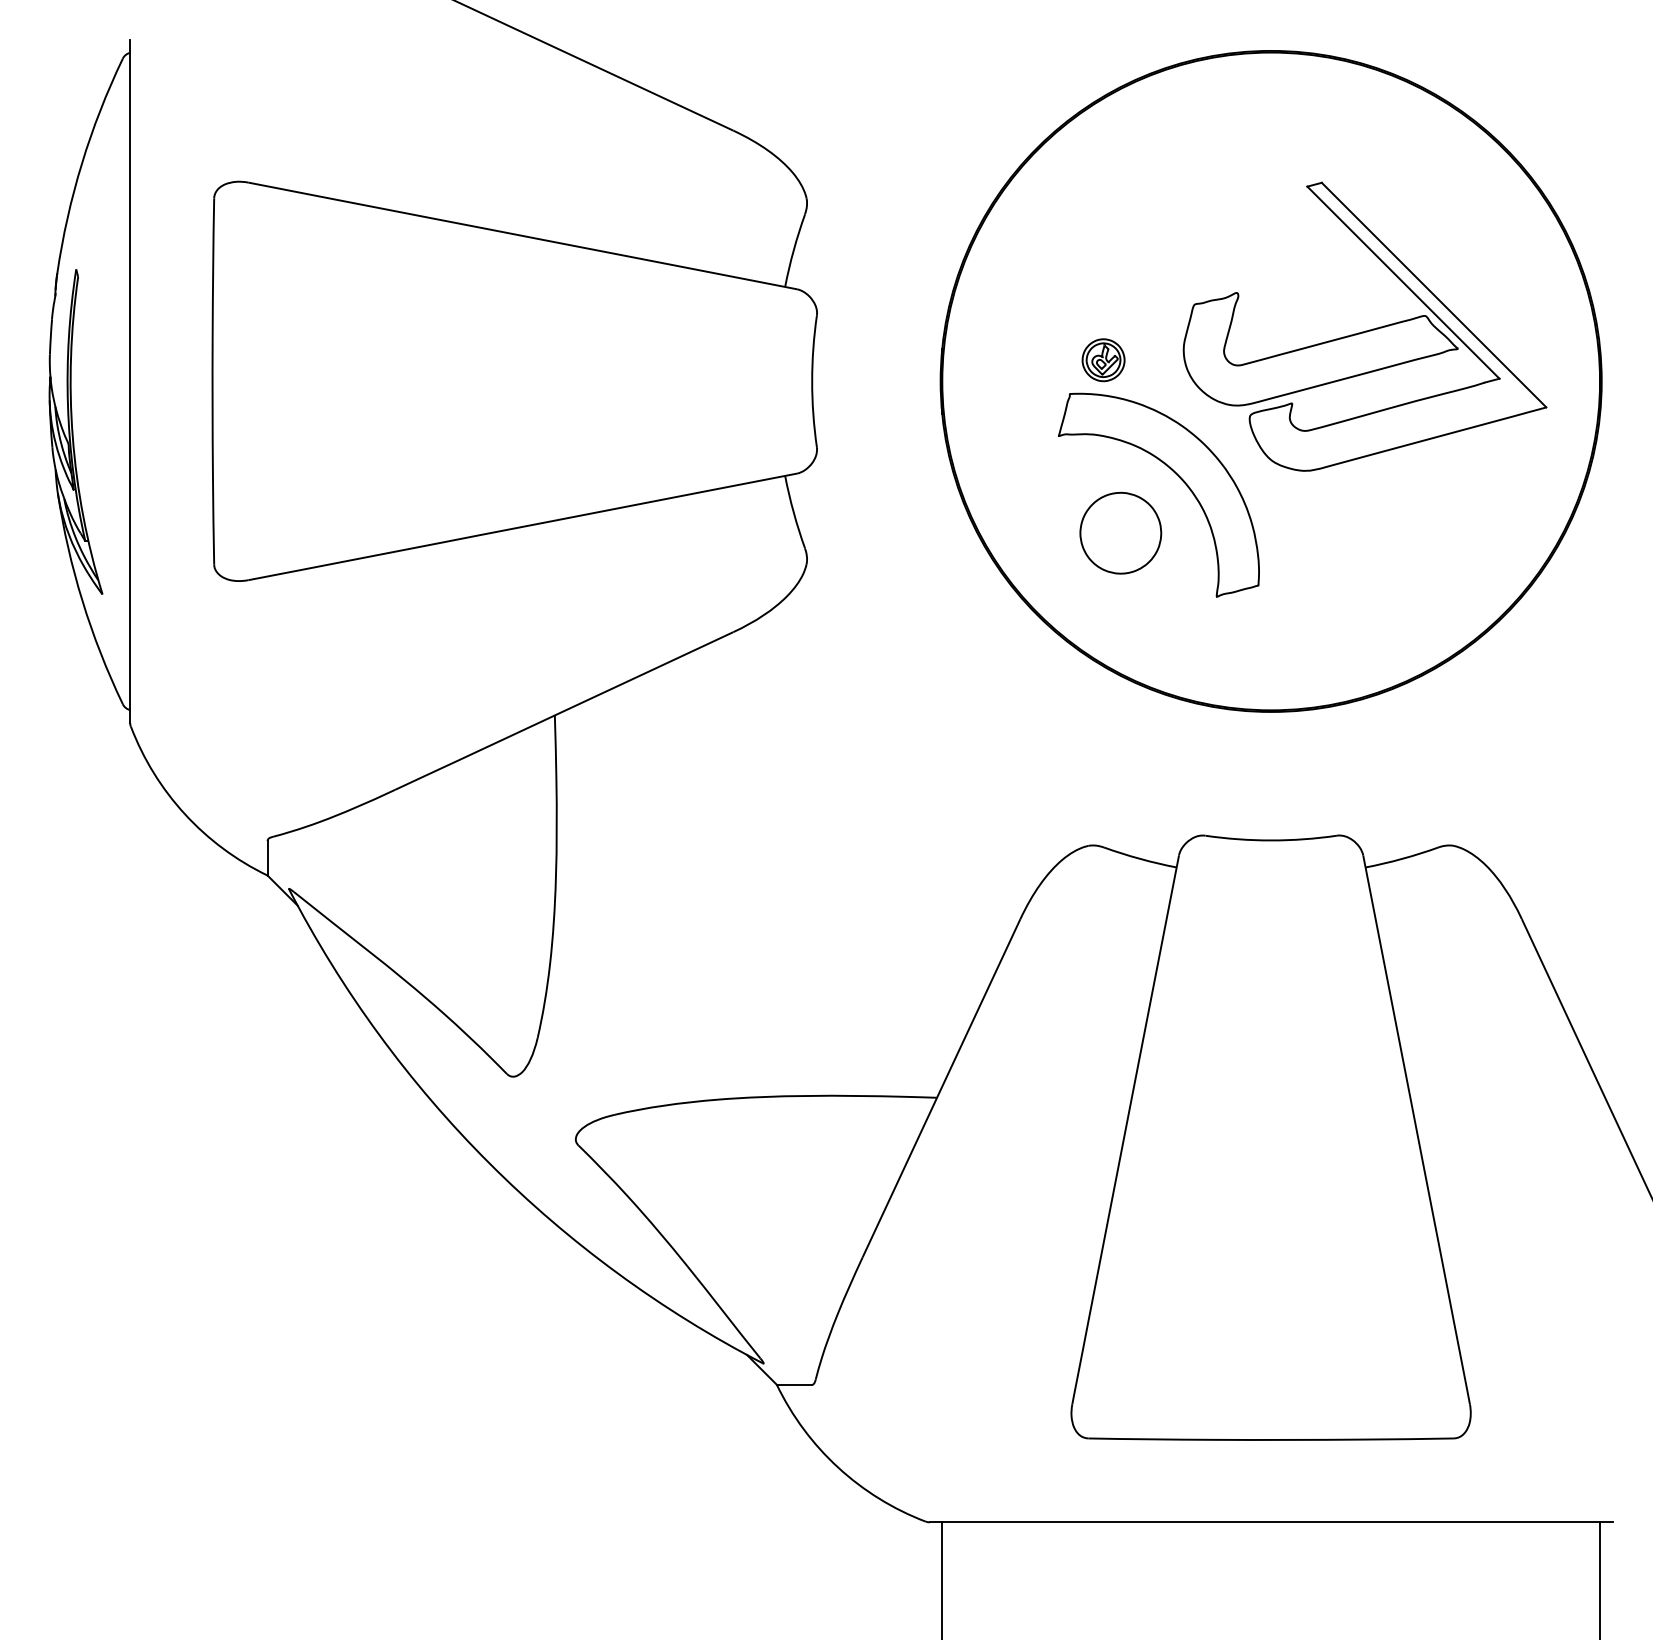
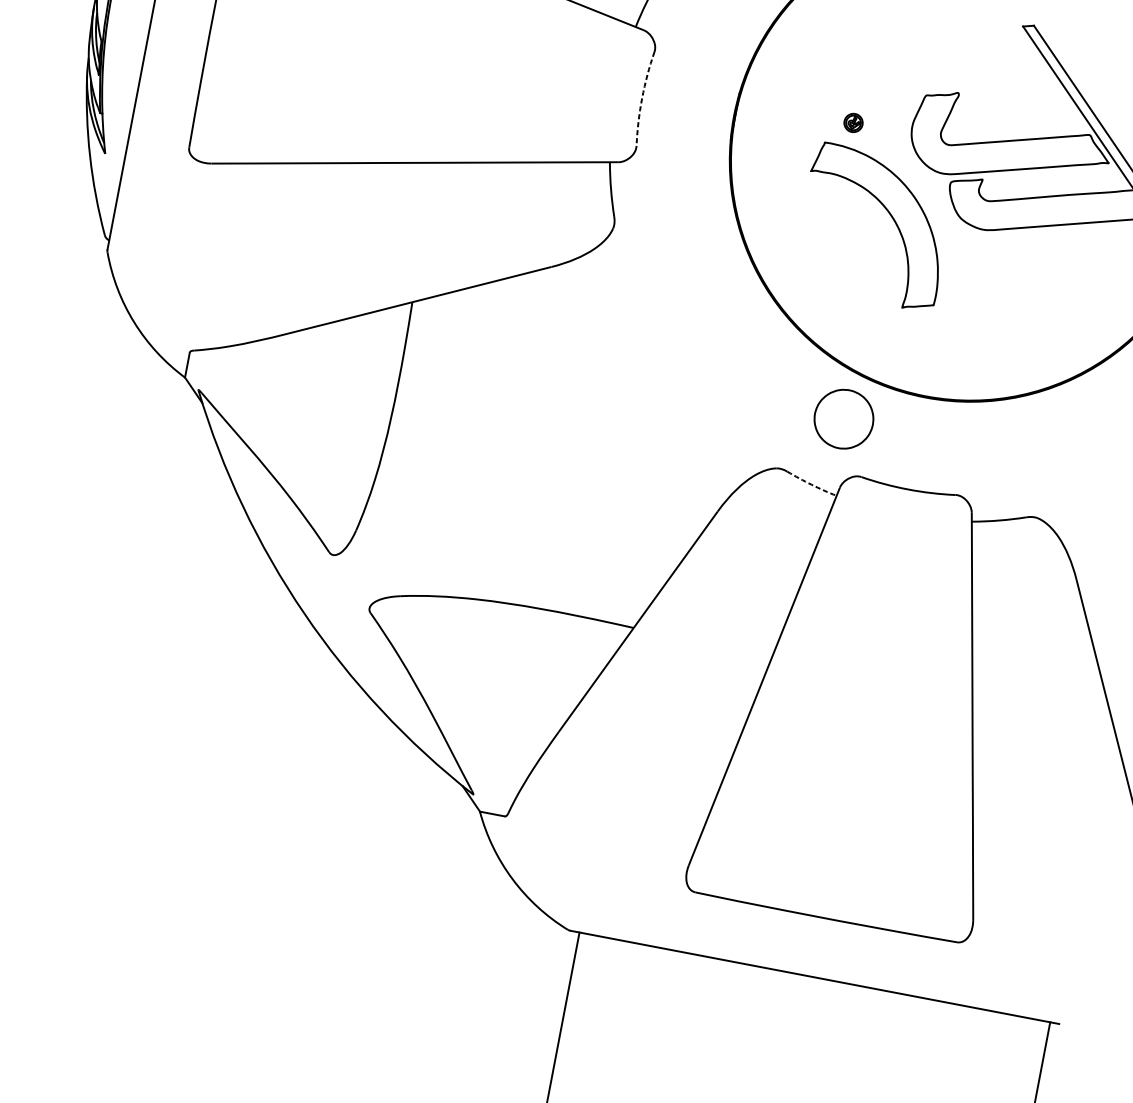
part: (1103, 360) -> (853, 123), size x0.6
arc: (812, 381) -> (642, 98), solid -> dashed
part: (1120, 532) -> (843, 418), moved
arc: (1140, 858) -> (811, 484), solid -> dashed

